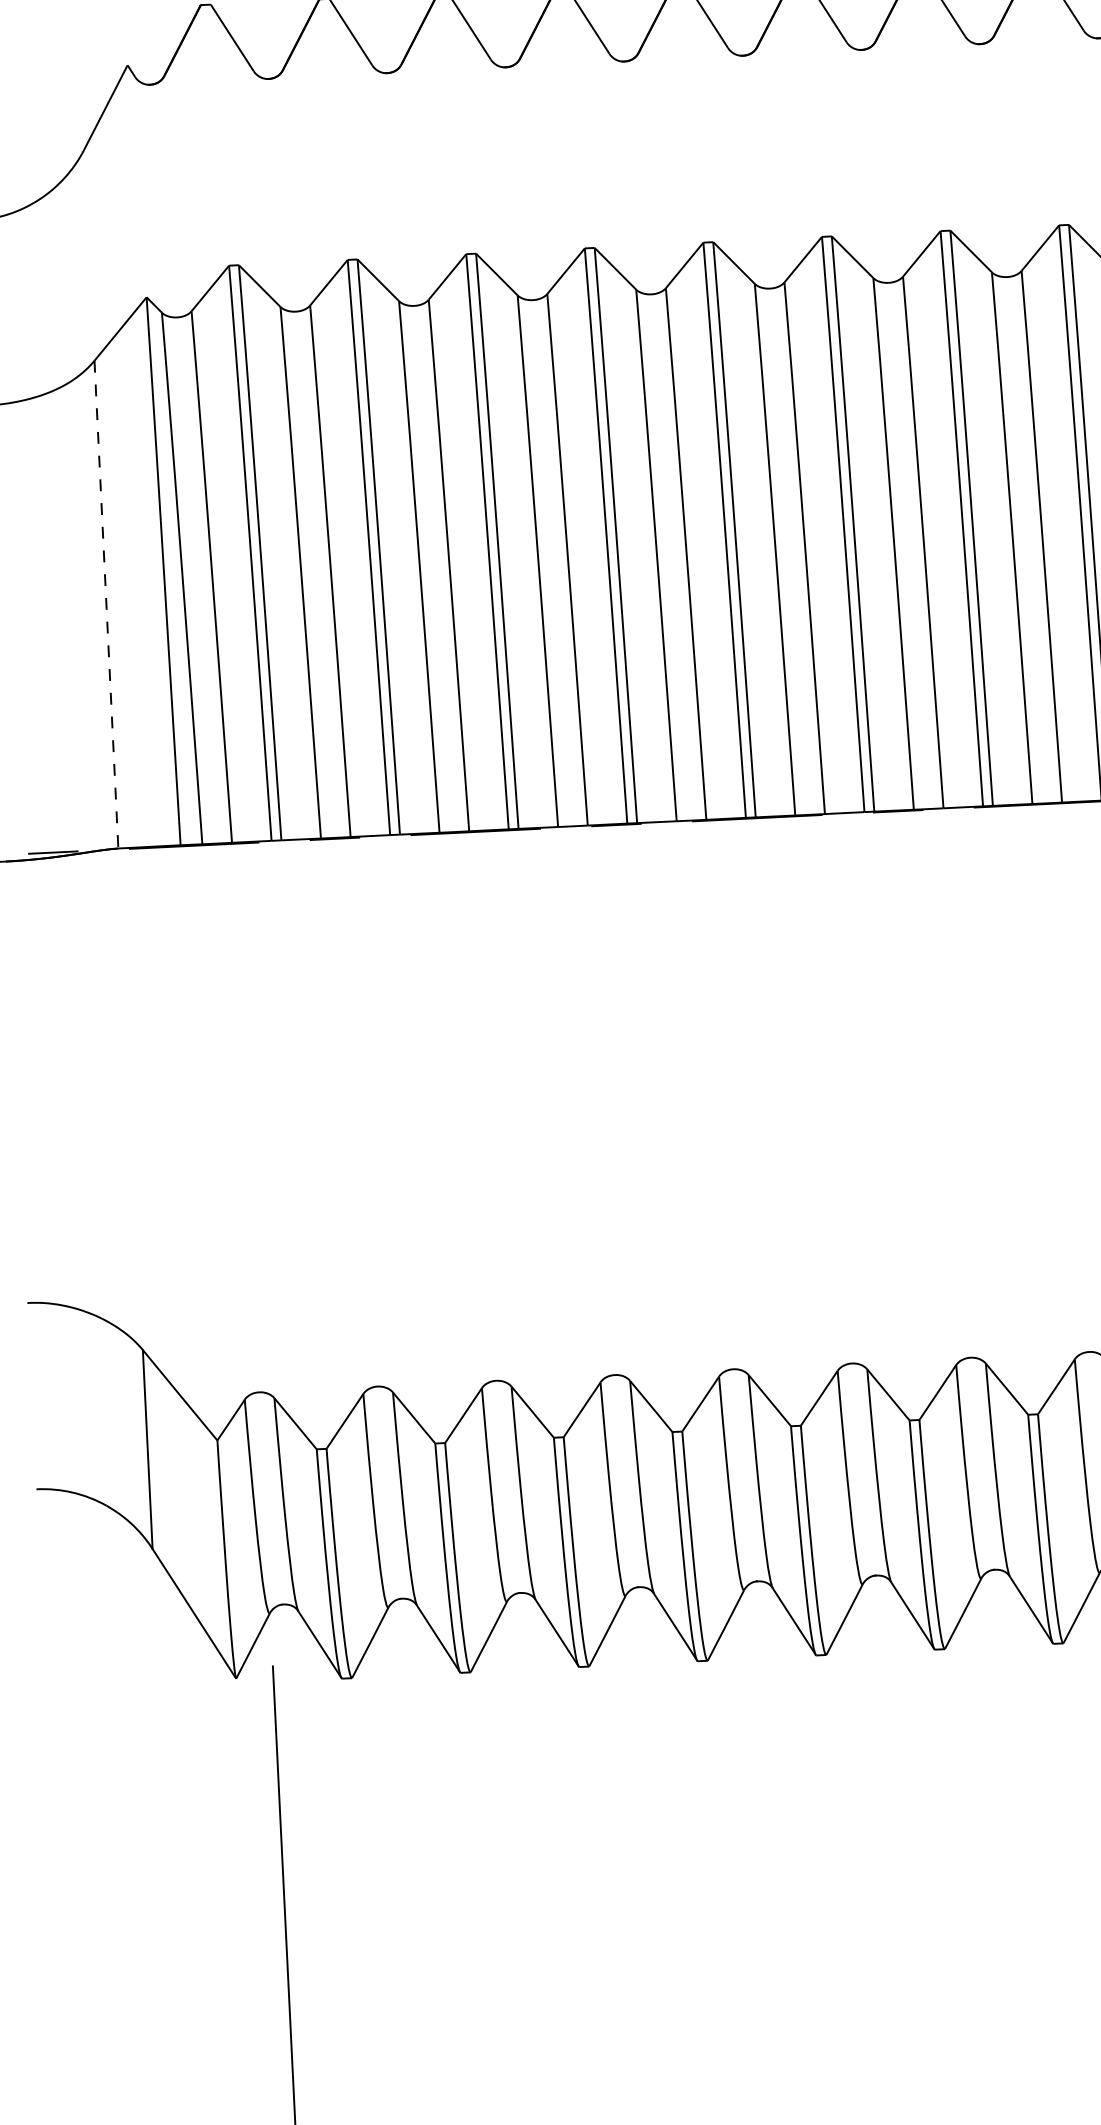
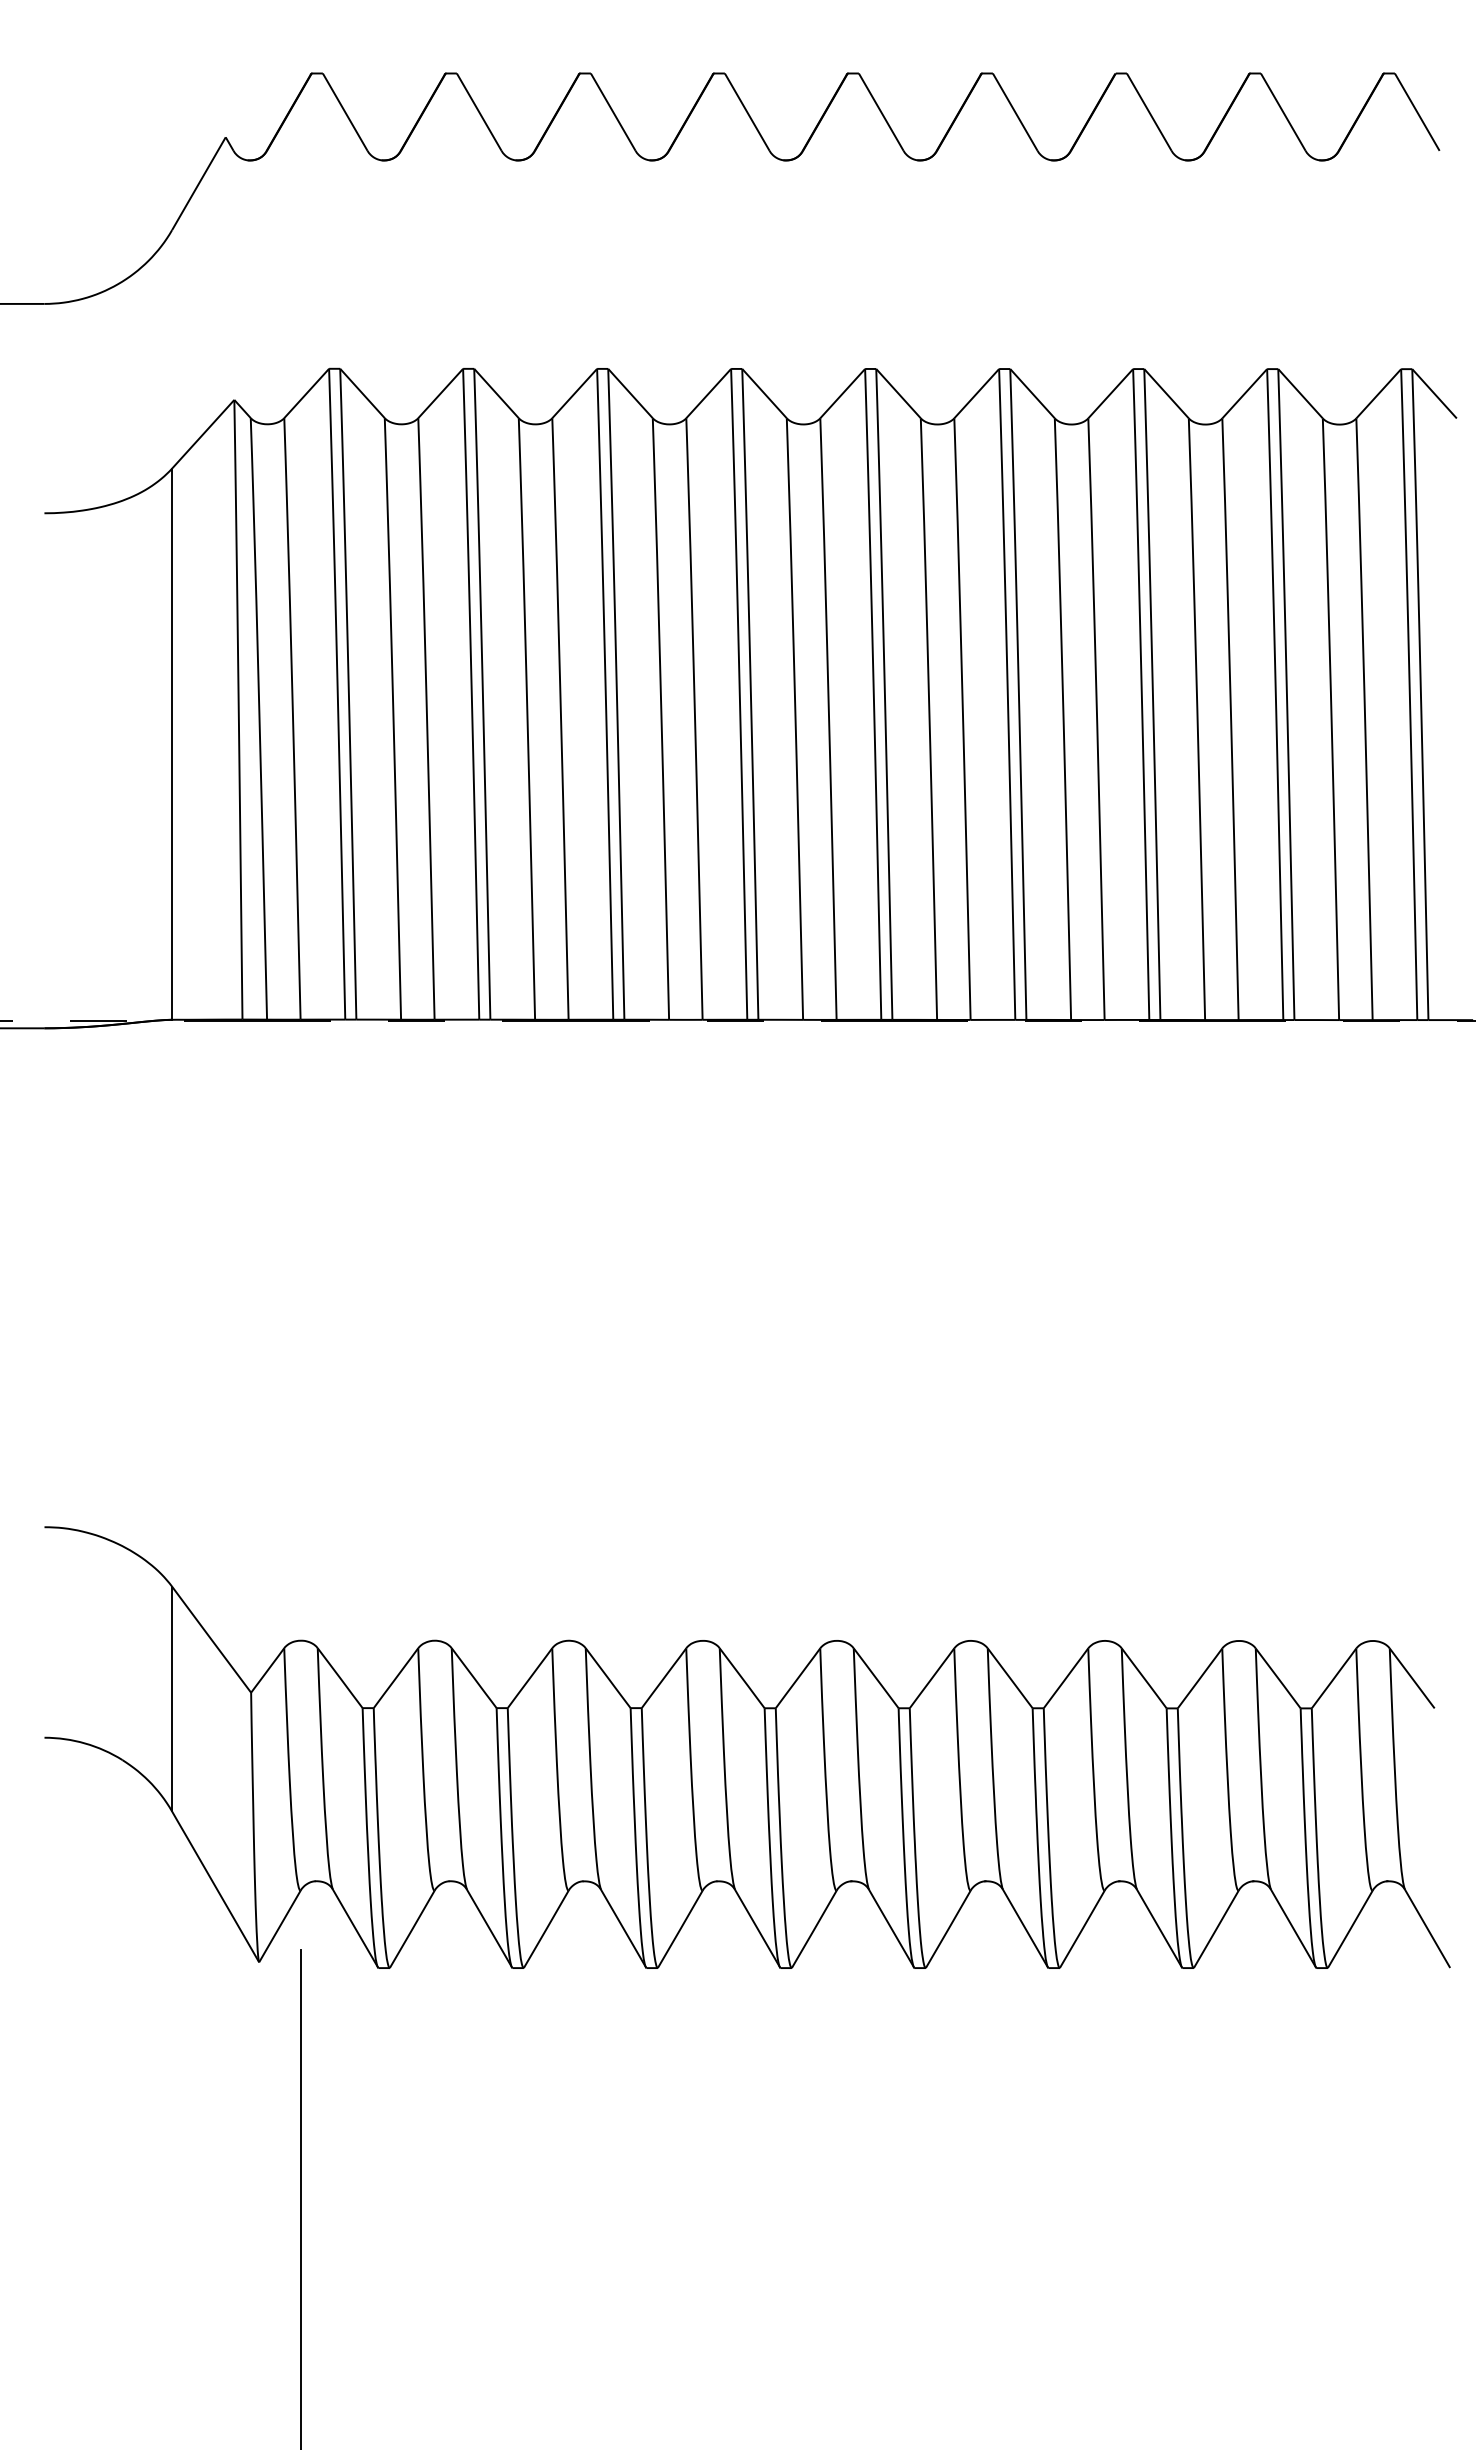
line: (106, 604) -> (172, 744), dashed -> solid

